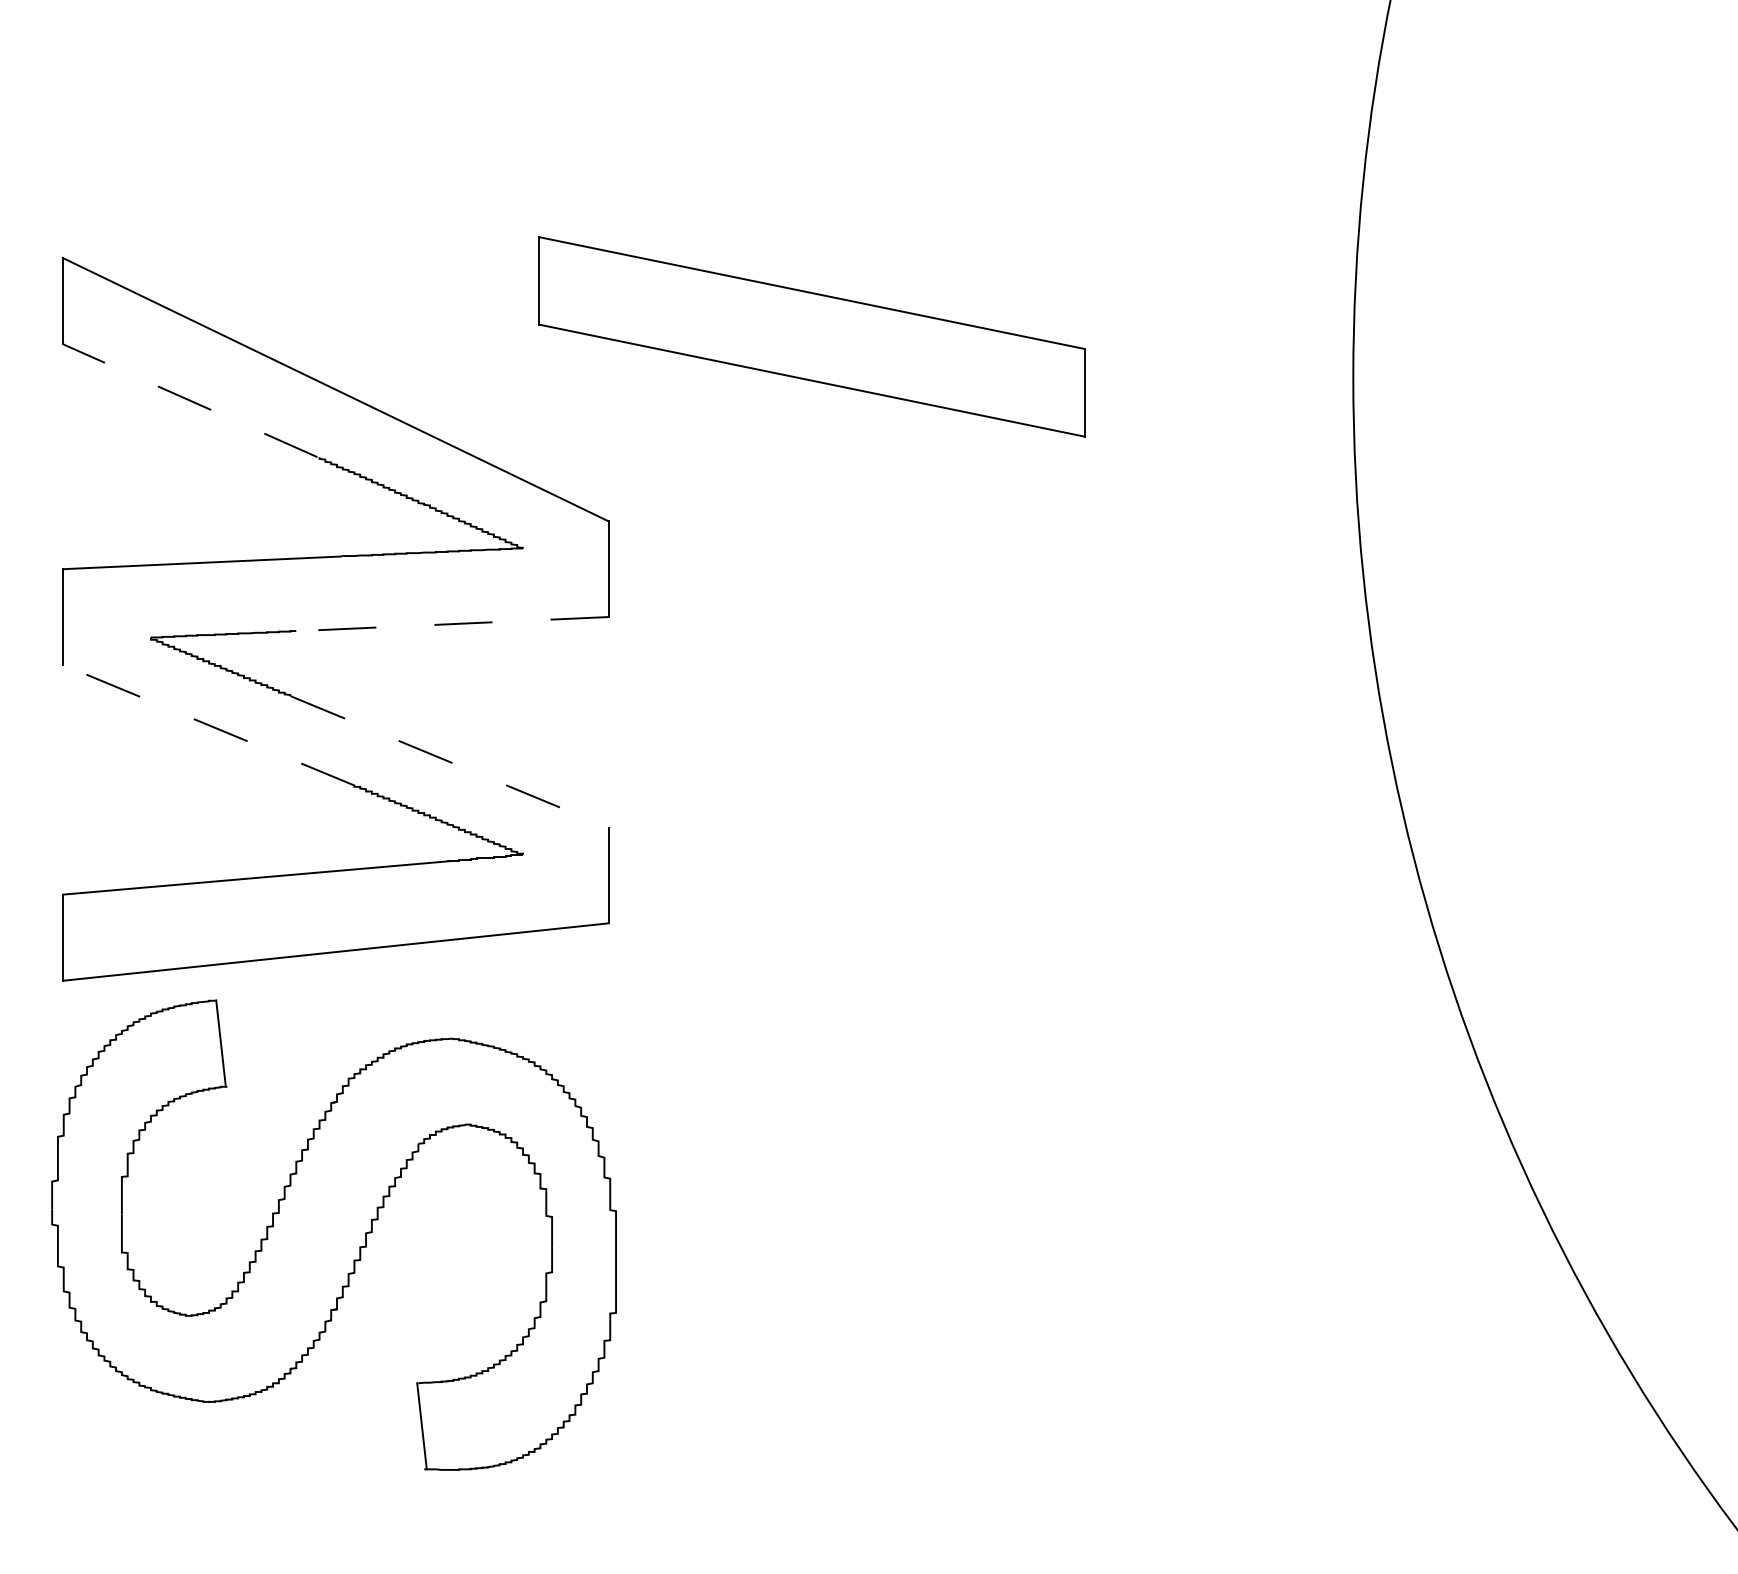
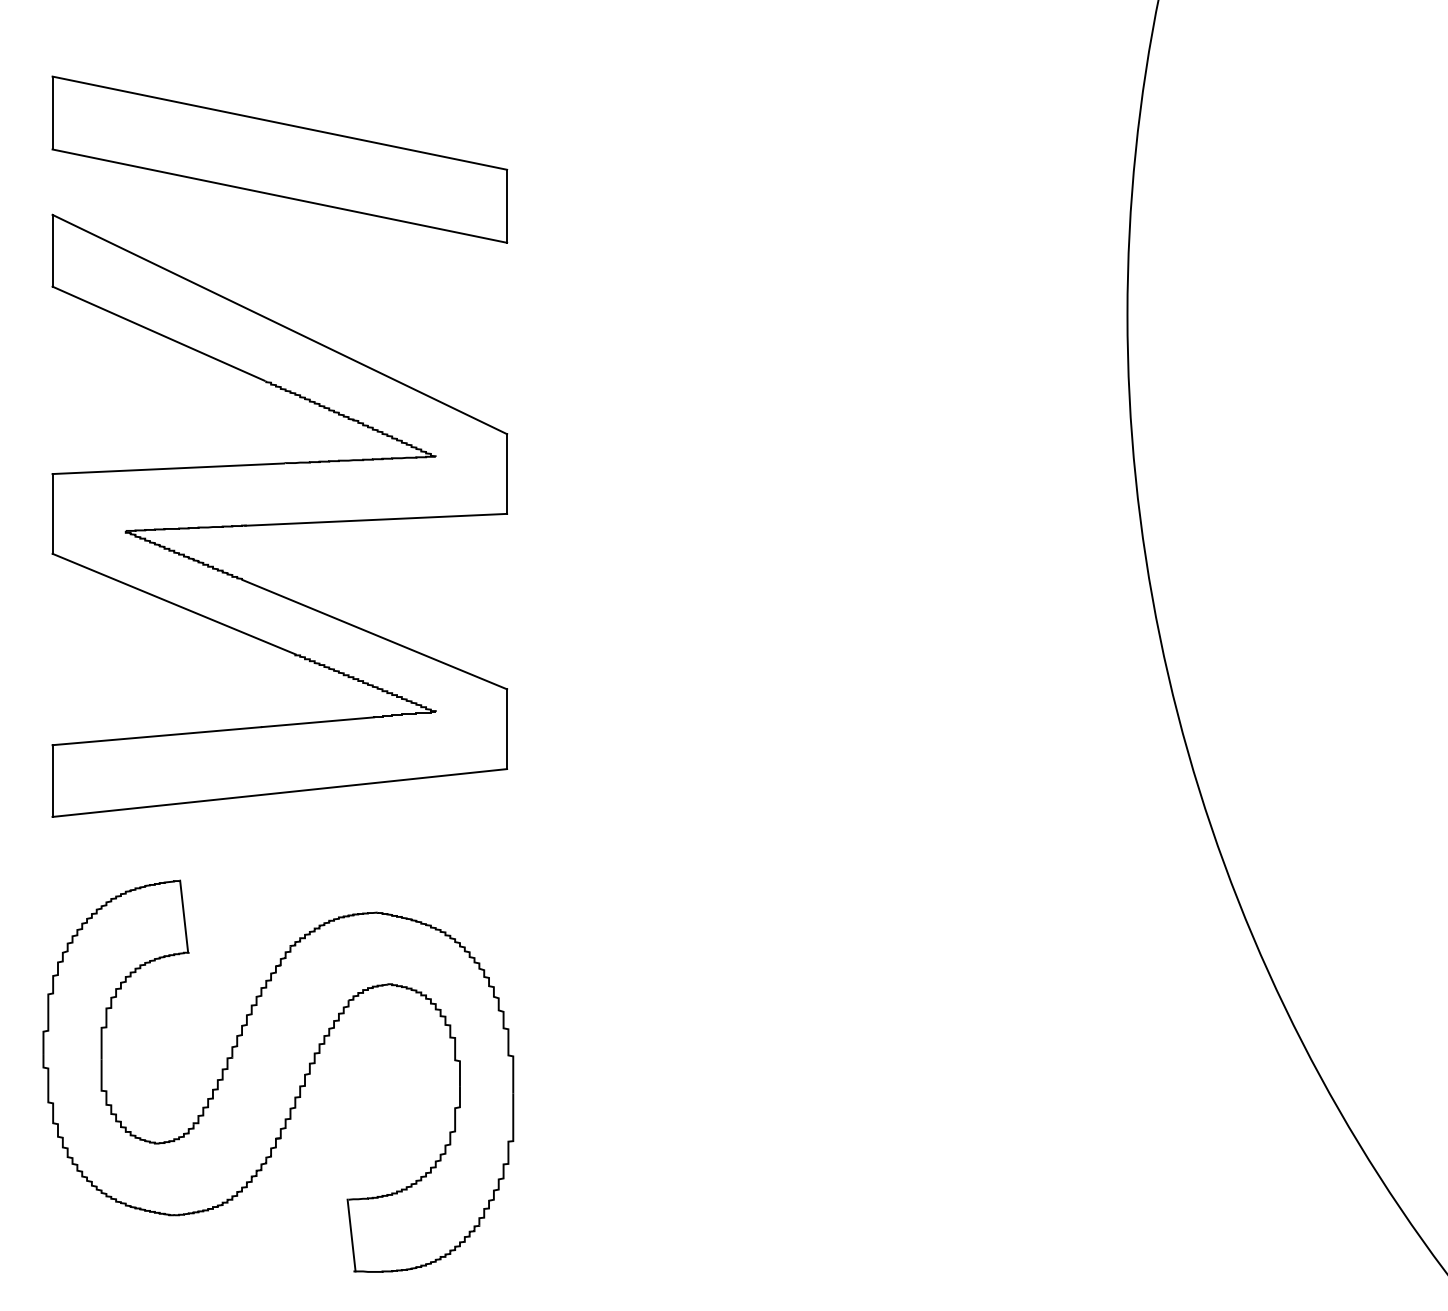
part: (811, 336) -> (279, 159), moved
line: (189, 400) -> (157, 333), dashed -> solid
line: (450, 624) -> (375, 520), dashed -> solid
line: (209, 725) -> (174, 604), dashed -> solid
line: (449, 762) -> (374, 635), dashed -> solid
part: (333, 1234) -> (277, 1075), moved

